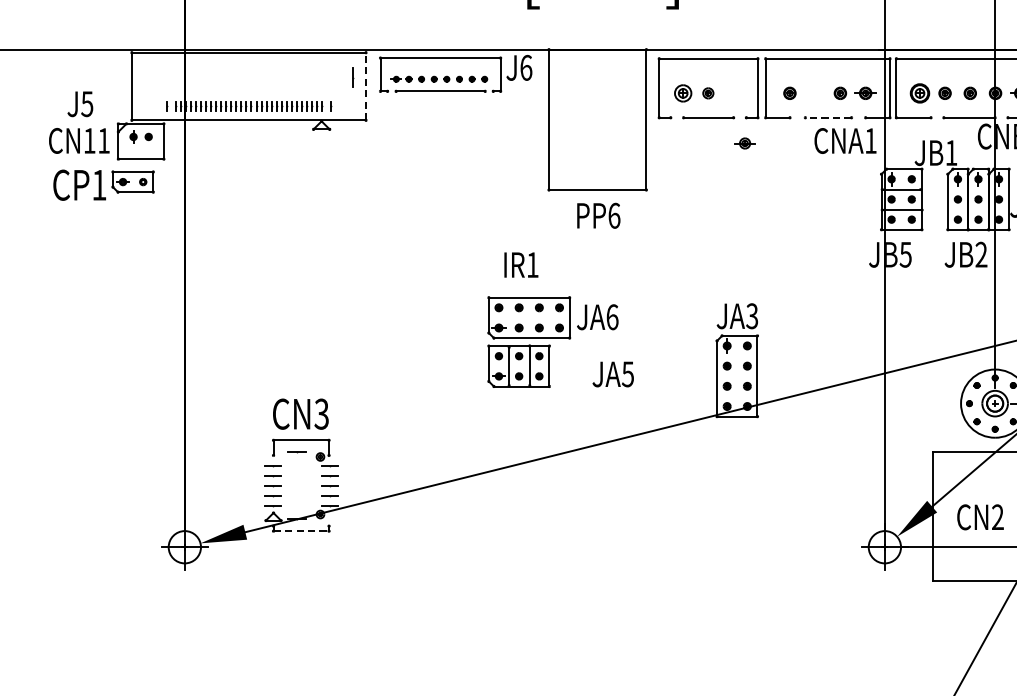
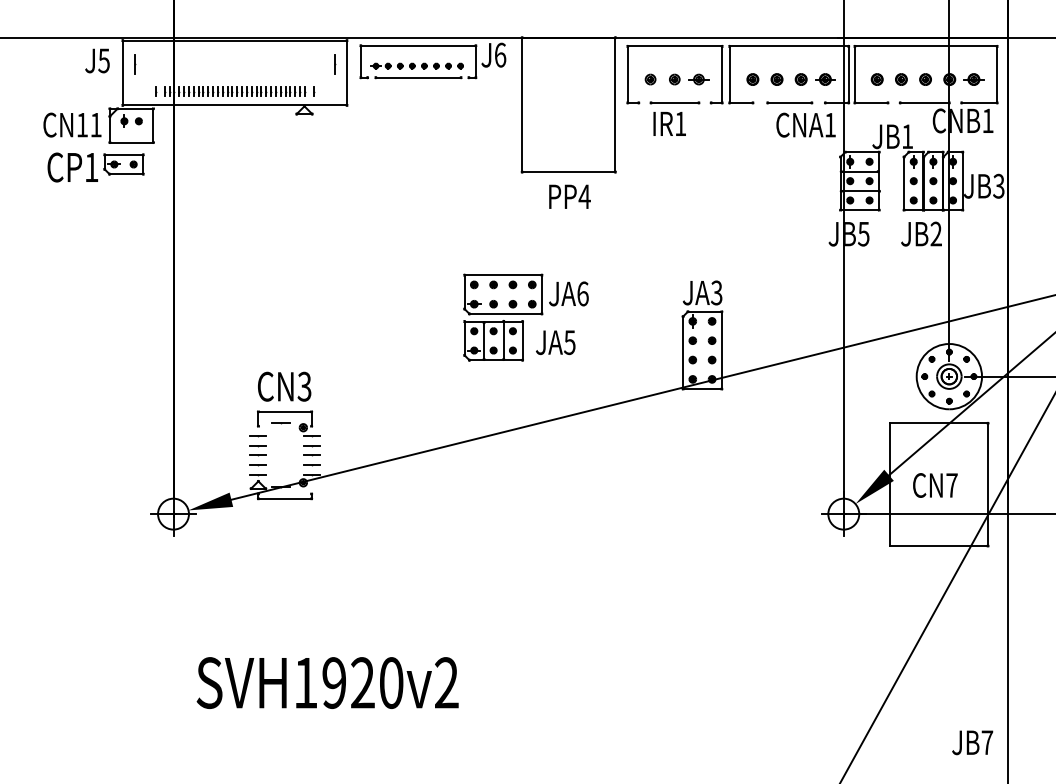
line: (145, 77) -> (135, 64), added
line: (366, 85) -> (347, 72), dashed -> solid
part: (683, 93) -> (650, 79), size x0.62
part: (814, 93) -> (776, 79), added
part: (919, 93) -> (876, 79), size x0.62
text: (80, 103) -> (97, 60), moved
line: (828, 117) -> (789, 102), dashed -> solid
part: (744, 143) -> (698, 79), moved
text: (614, 215) -> (584, 196), PP6 -> PP4
text: (521, 264) -> (669, 123), moved
text: (613, 374) -> (555, 342), moved
text: (997, 517) -> (951, 485), CN2 -> CN7
line: (301, 530) -> (285, 498), dashed -> solid

